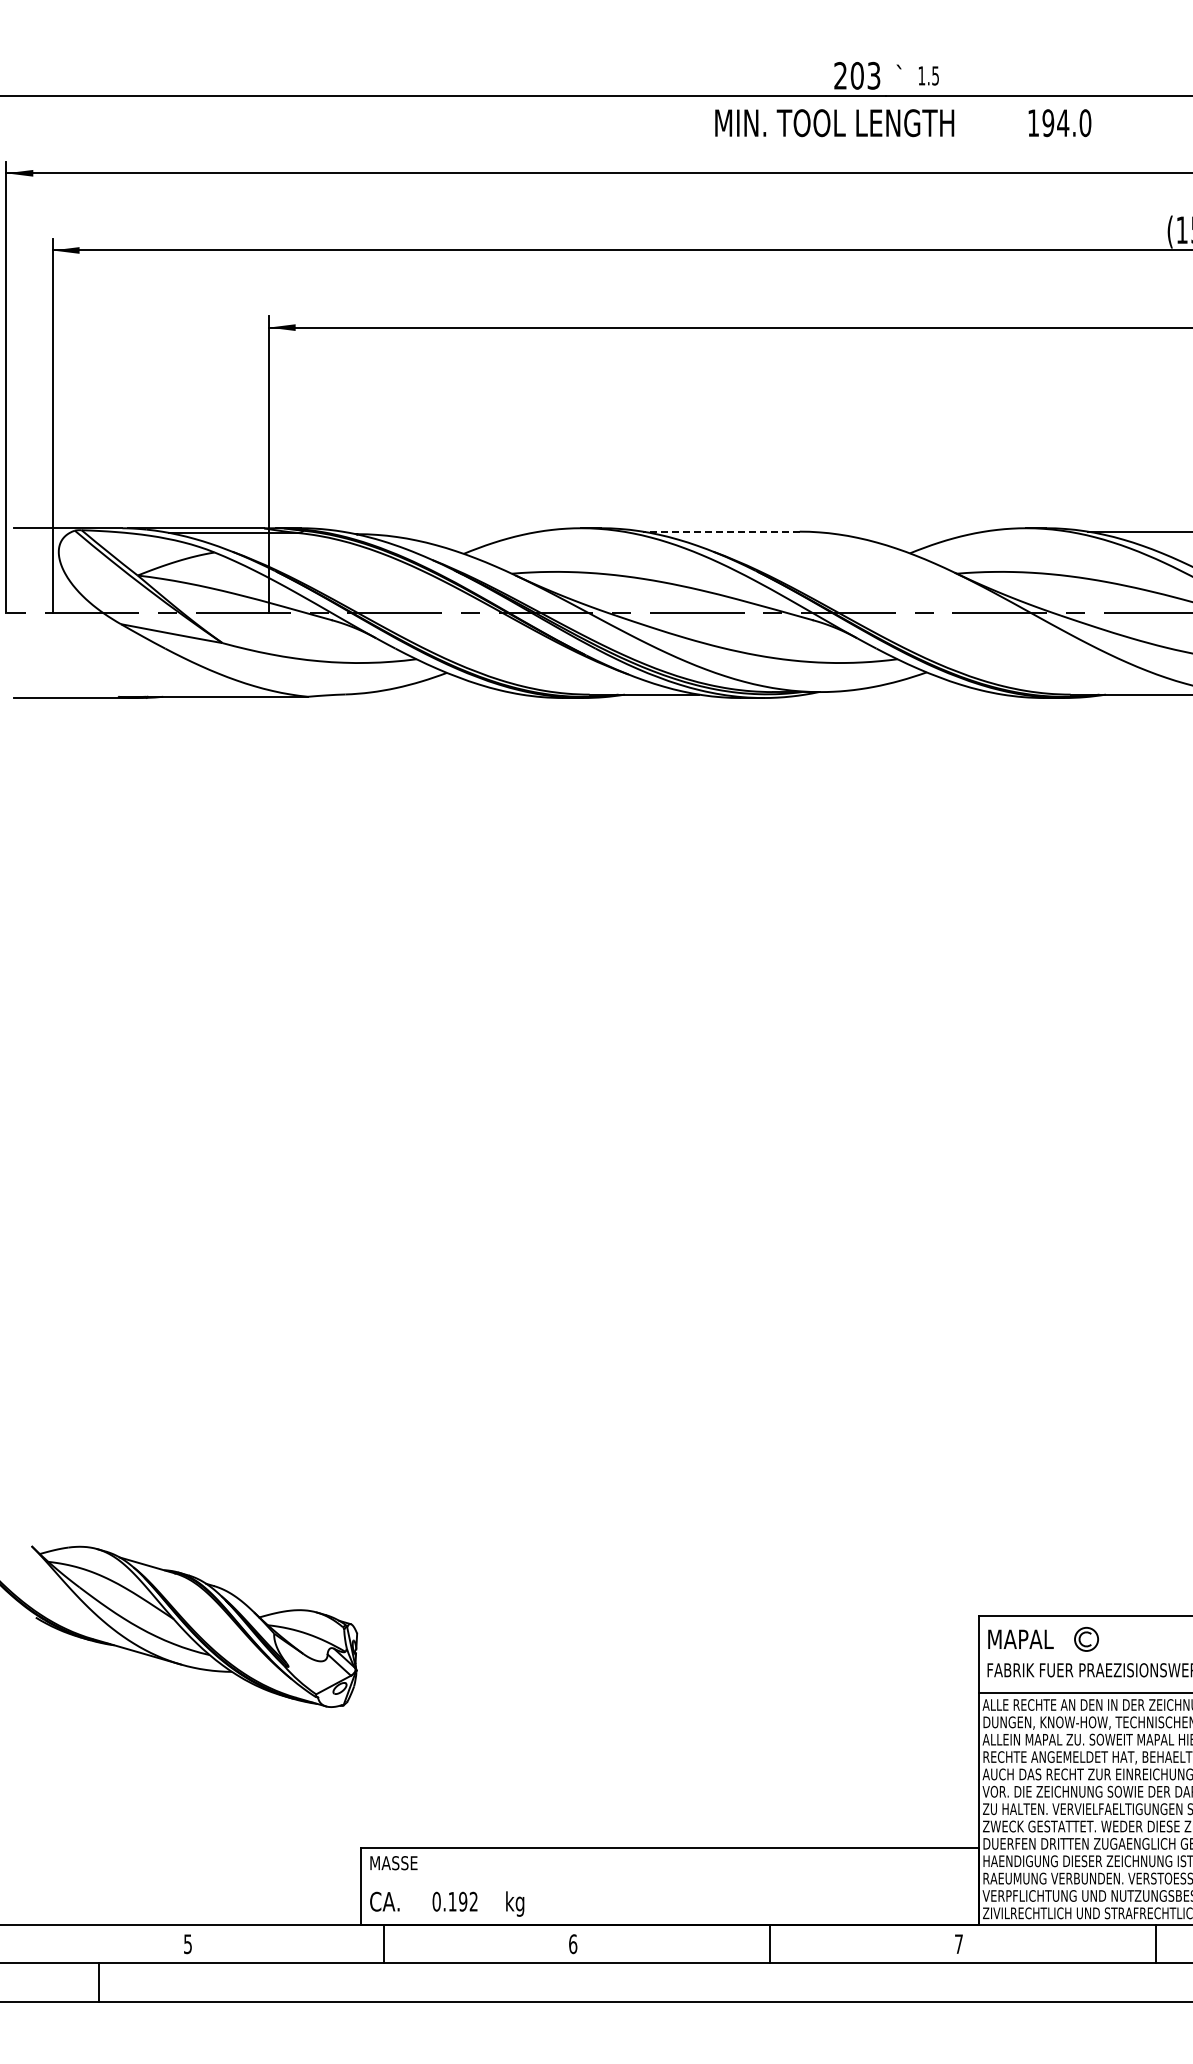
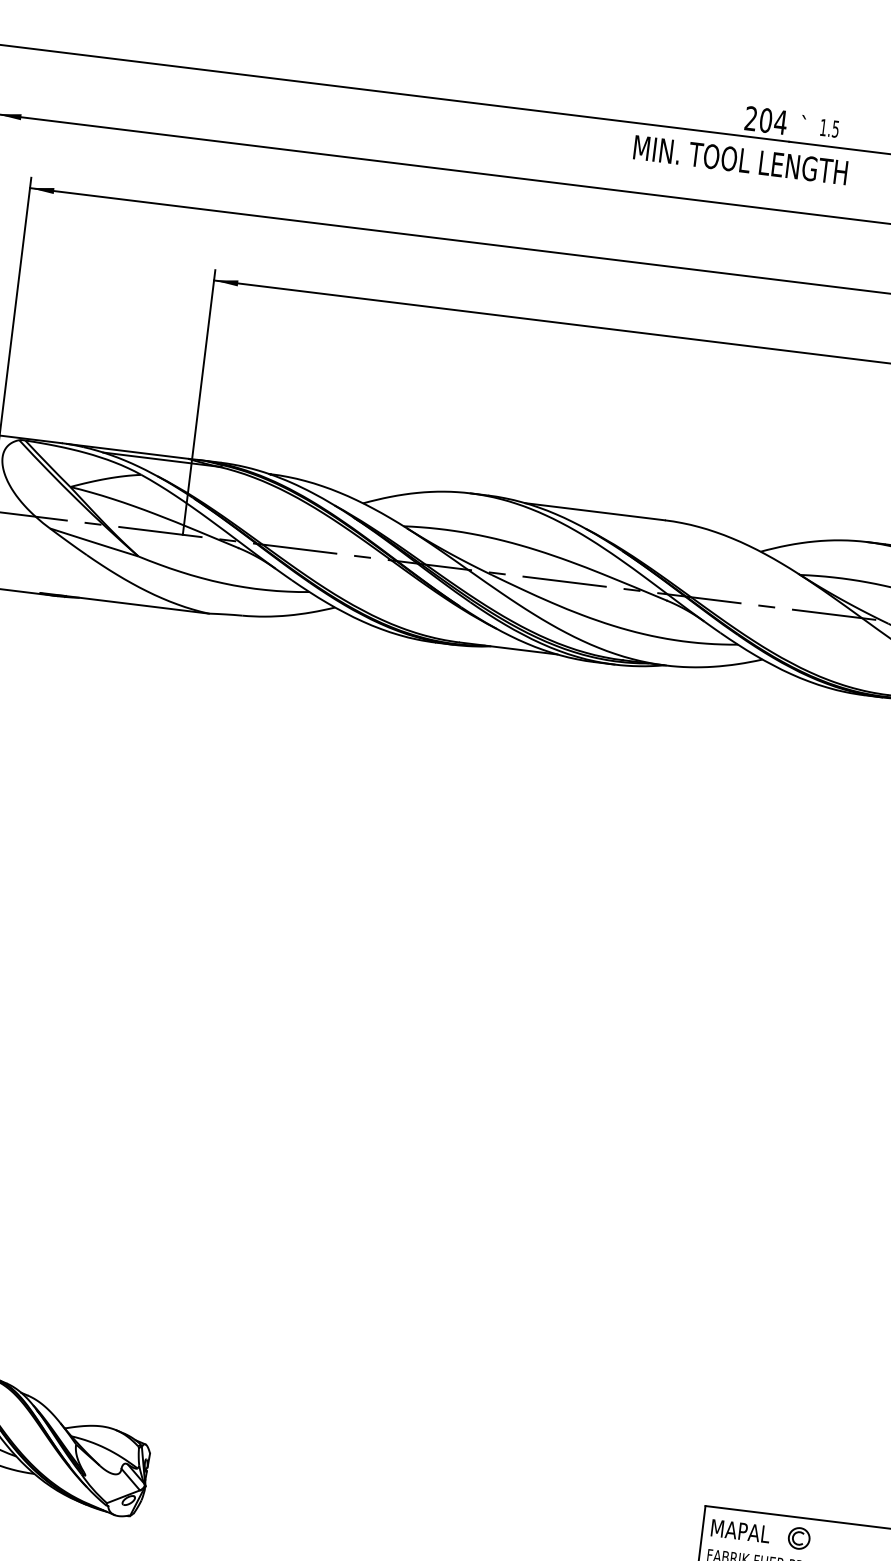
text: (873, 75) -> (780, 122), 203 -> 204
line: (720, 531) -> (594, 511), dashed -> solid

